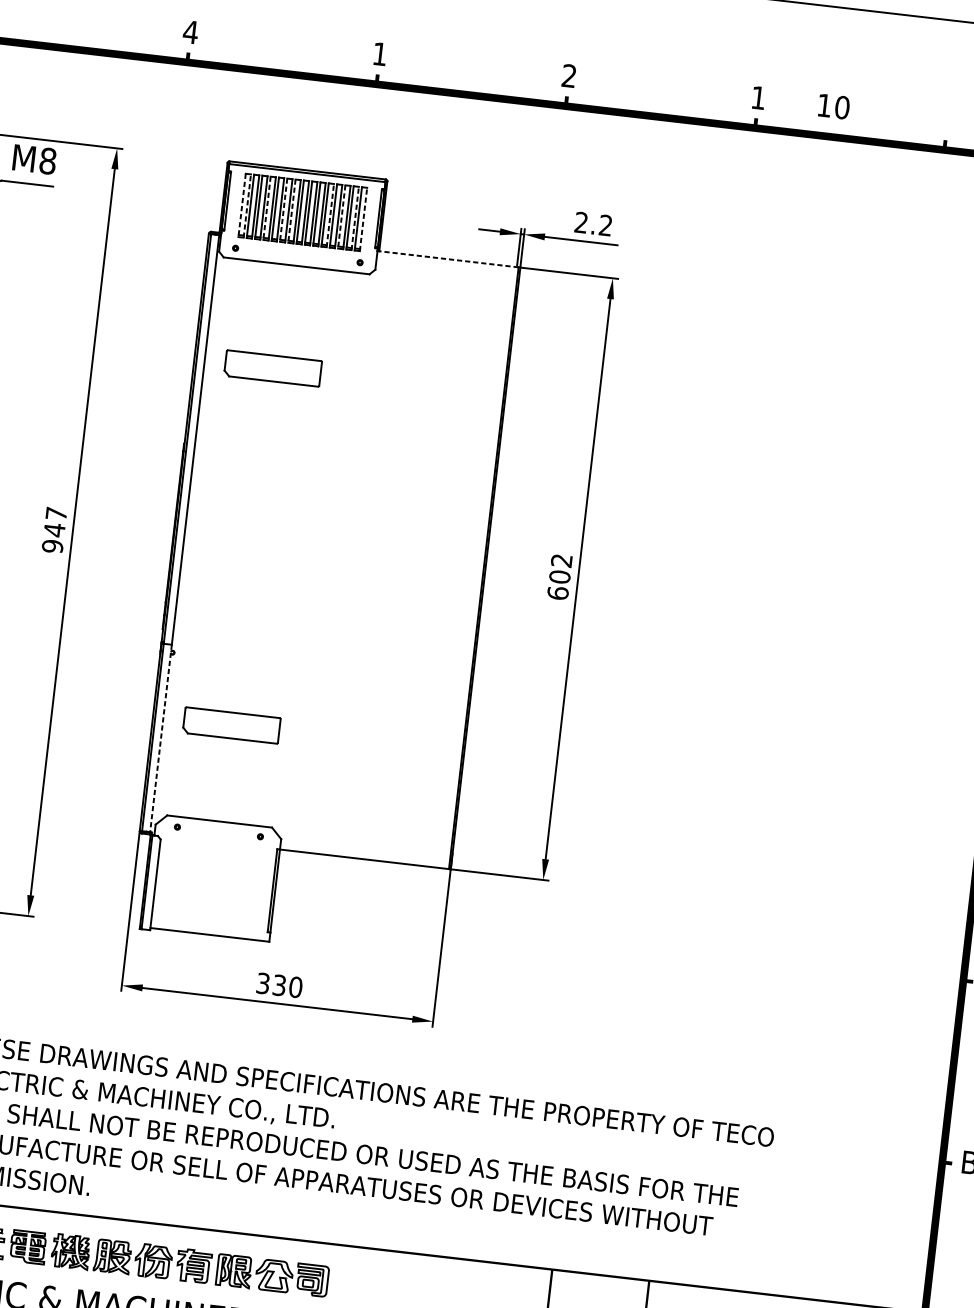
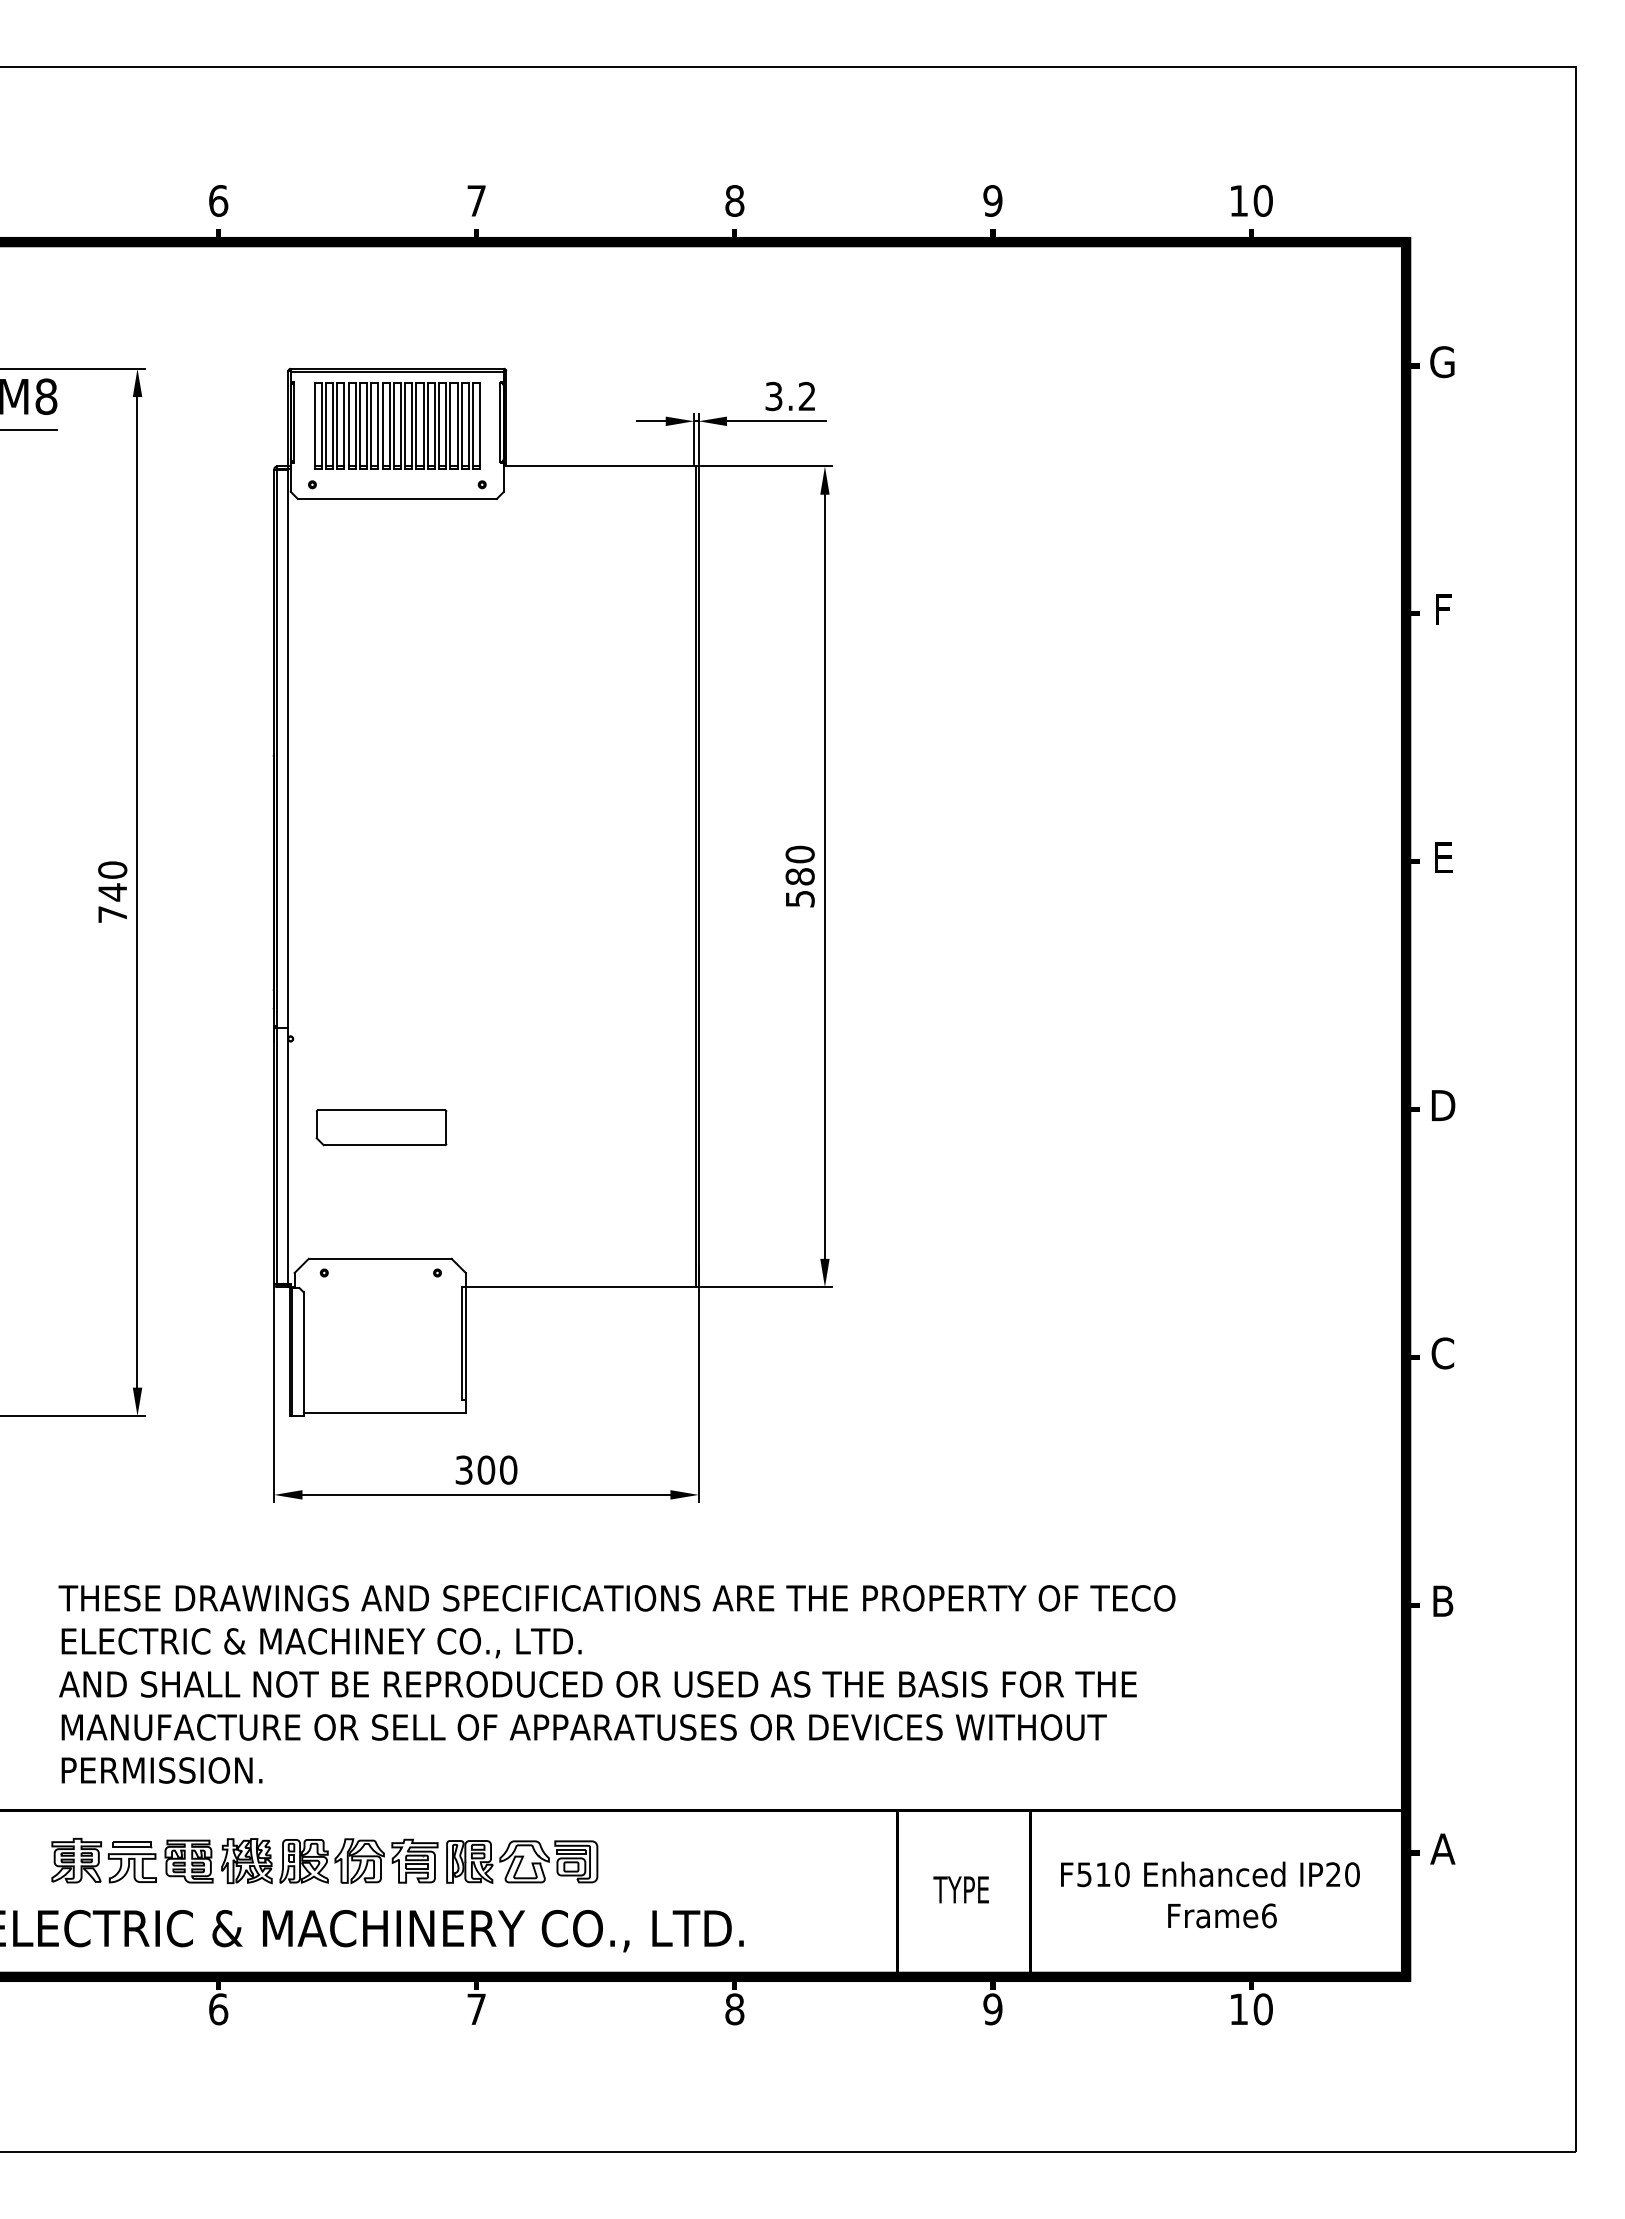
text: (190, 31) -> (218, 200), 4 -> 6
text: (379, 53) -> (476, 200), 1 -> 7
text: (569, 75) -> (734, 200), 2 -> 8
text: (758, 97) -> (992, 200), 1 -> 9
text: (833, 106) -> (1251, 200), moved
line: (242, 205) -> (314, 426), dashed -> solid
line: (247, 205) -> (321, 425), dashed -> solid
line: (266, 208) -> (348, 426), dashed -> solid
line: (283, 210) -> (371, 426), dashed -> solid
line: (291, 211) -> (382, 426), dashed -> solid
line: (330, 215) -> (434, 425), dashed -> solid
line: (341, 217) -> (450, 426), dashed -> solid
line: (355, 218) -> (468, 425), dashed -> solid
line: (363, 219) -> (480, 425), dashed -> solid
text: (581, 222) -> (773, 396), 2.2 -> 3.2
line: (448, 259) -> (600, 466), dashed -> solid
part: (273, 368) -> (381, 640), removed
text: (54, 530) -> (112, 892), 947 -> 740
text: (559, 576) -> (799, 876), 602 -> 580
line: (161, 738) -> (288, 1156), dashed -> solid
text: (279, 984) -> (486, 1469), 330 -> 300

